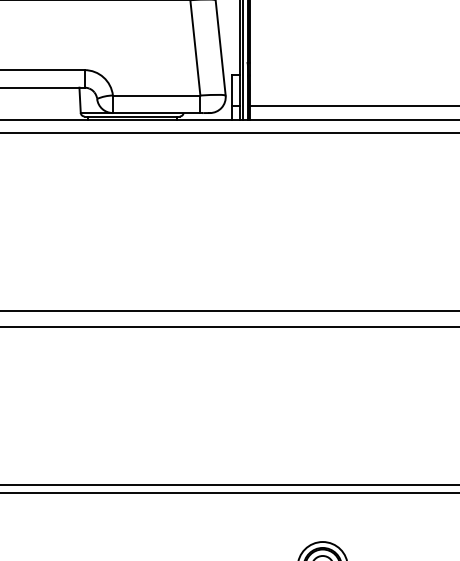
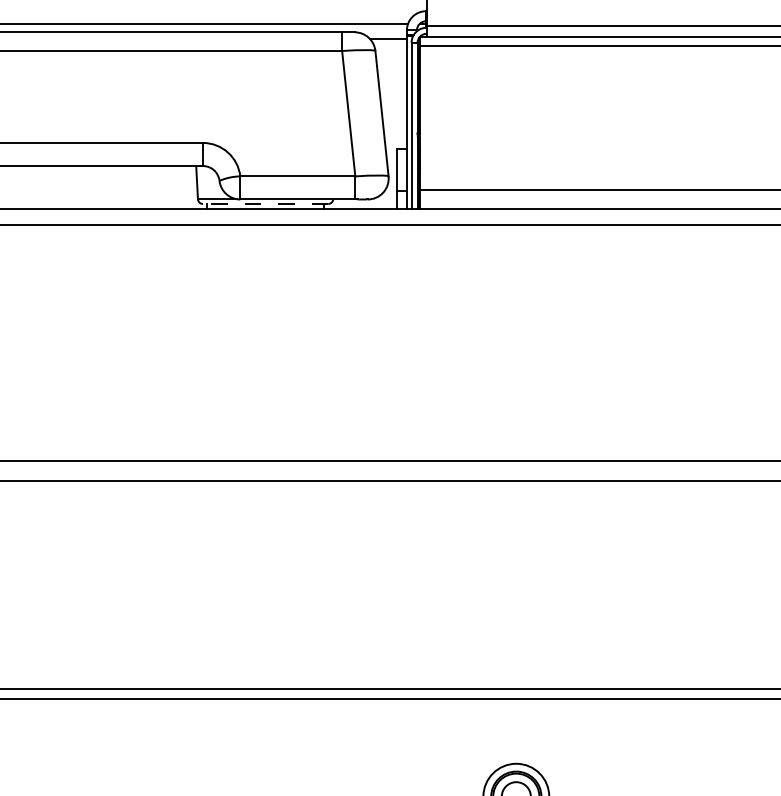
line: (132, 116) -> (265, 204), solid -> dashed

